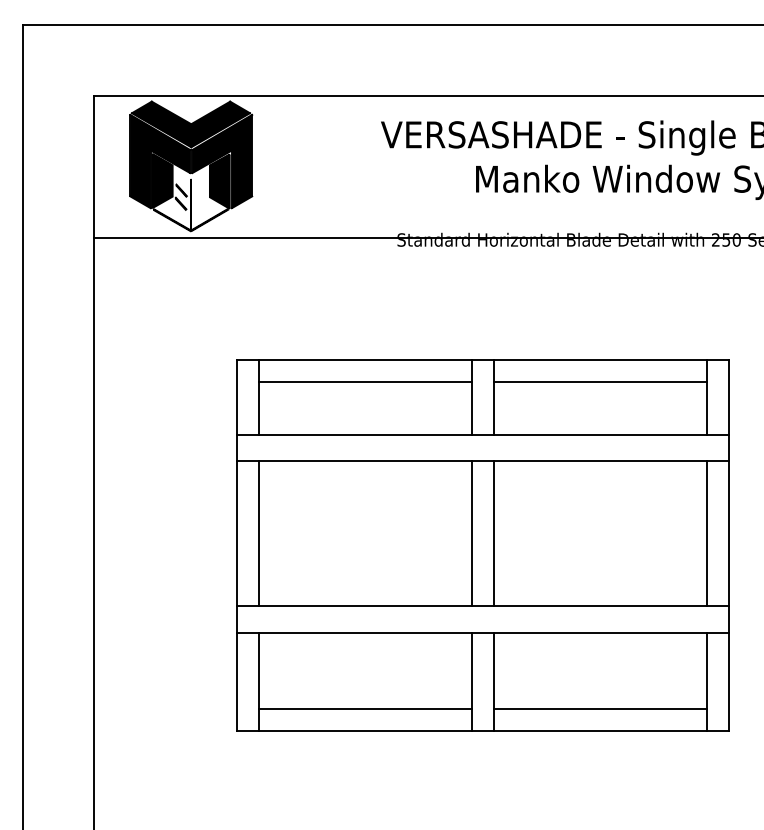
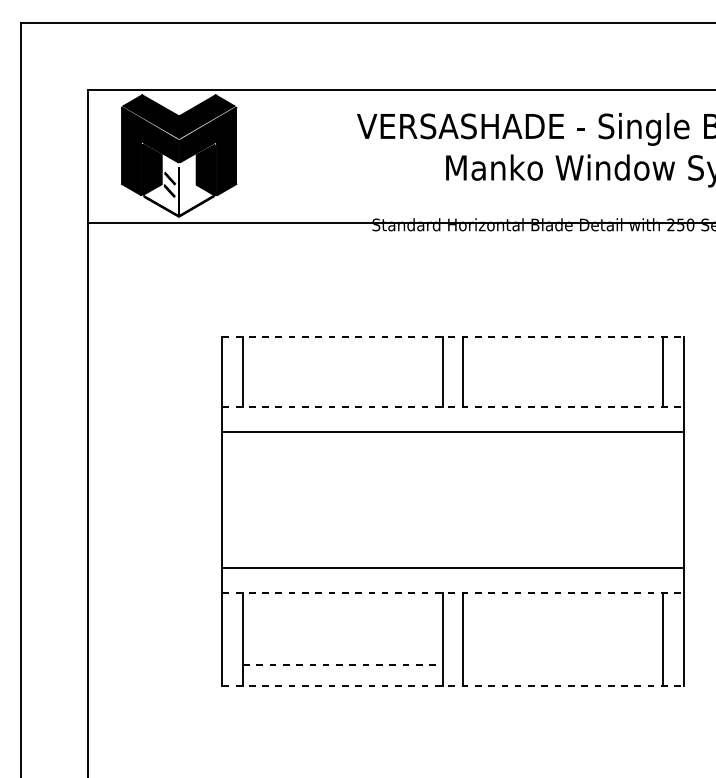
line: (483, 359) -> (453, 336), solid -> dashed
line: (365, 381) -> (342, 357), removed
line: (600, 381) -> (562, 357), removed
line: (483, 434) -> (453, 407), solid -> dashed
line: (259, 533) -> (243, 500), removed
line: (472, 533) -> (442, 500), removed
line: (494, 533) -> (463, 500), removed
line: (707, 533) -> (663, 500), removed
line: (483, 632) -> (453, 592), solid -> dashed
line: (366, 709) -> (343, 665), solid -> dashed
line: (600, 709) -> (562, 665), removed
line: (483, 731) -> (453, 685), solid -> dashed

